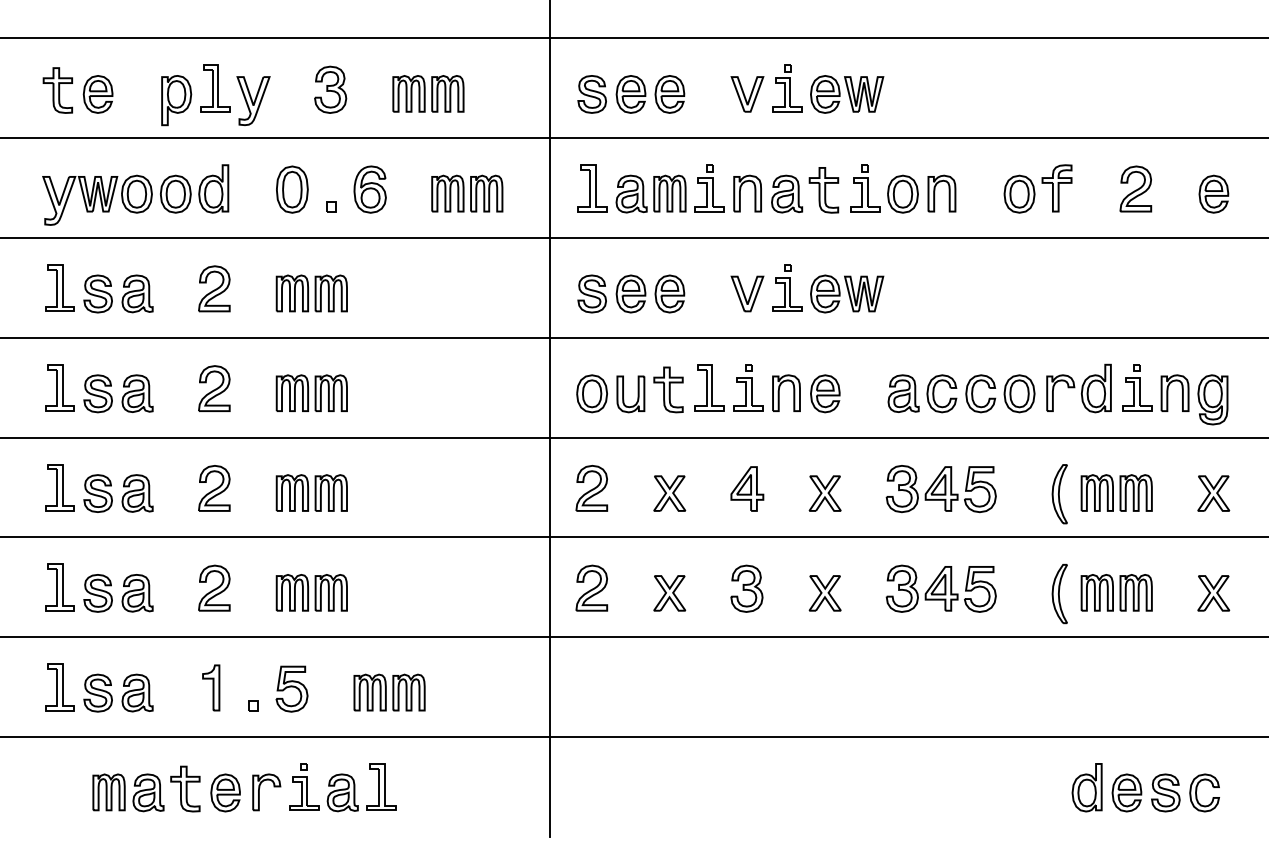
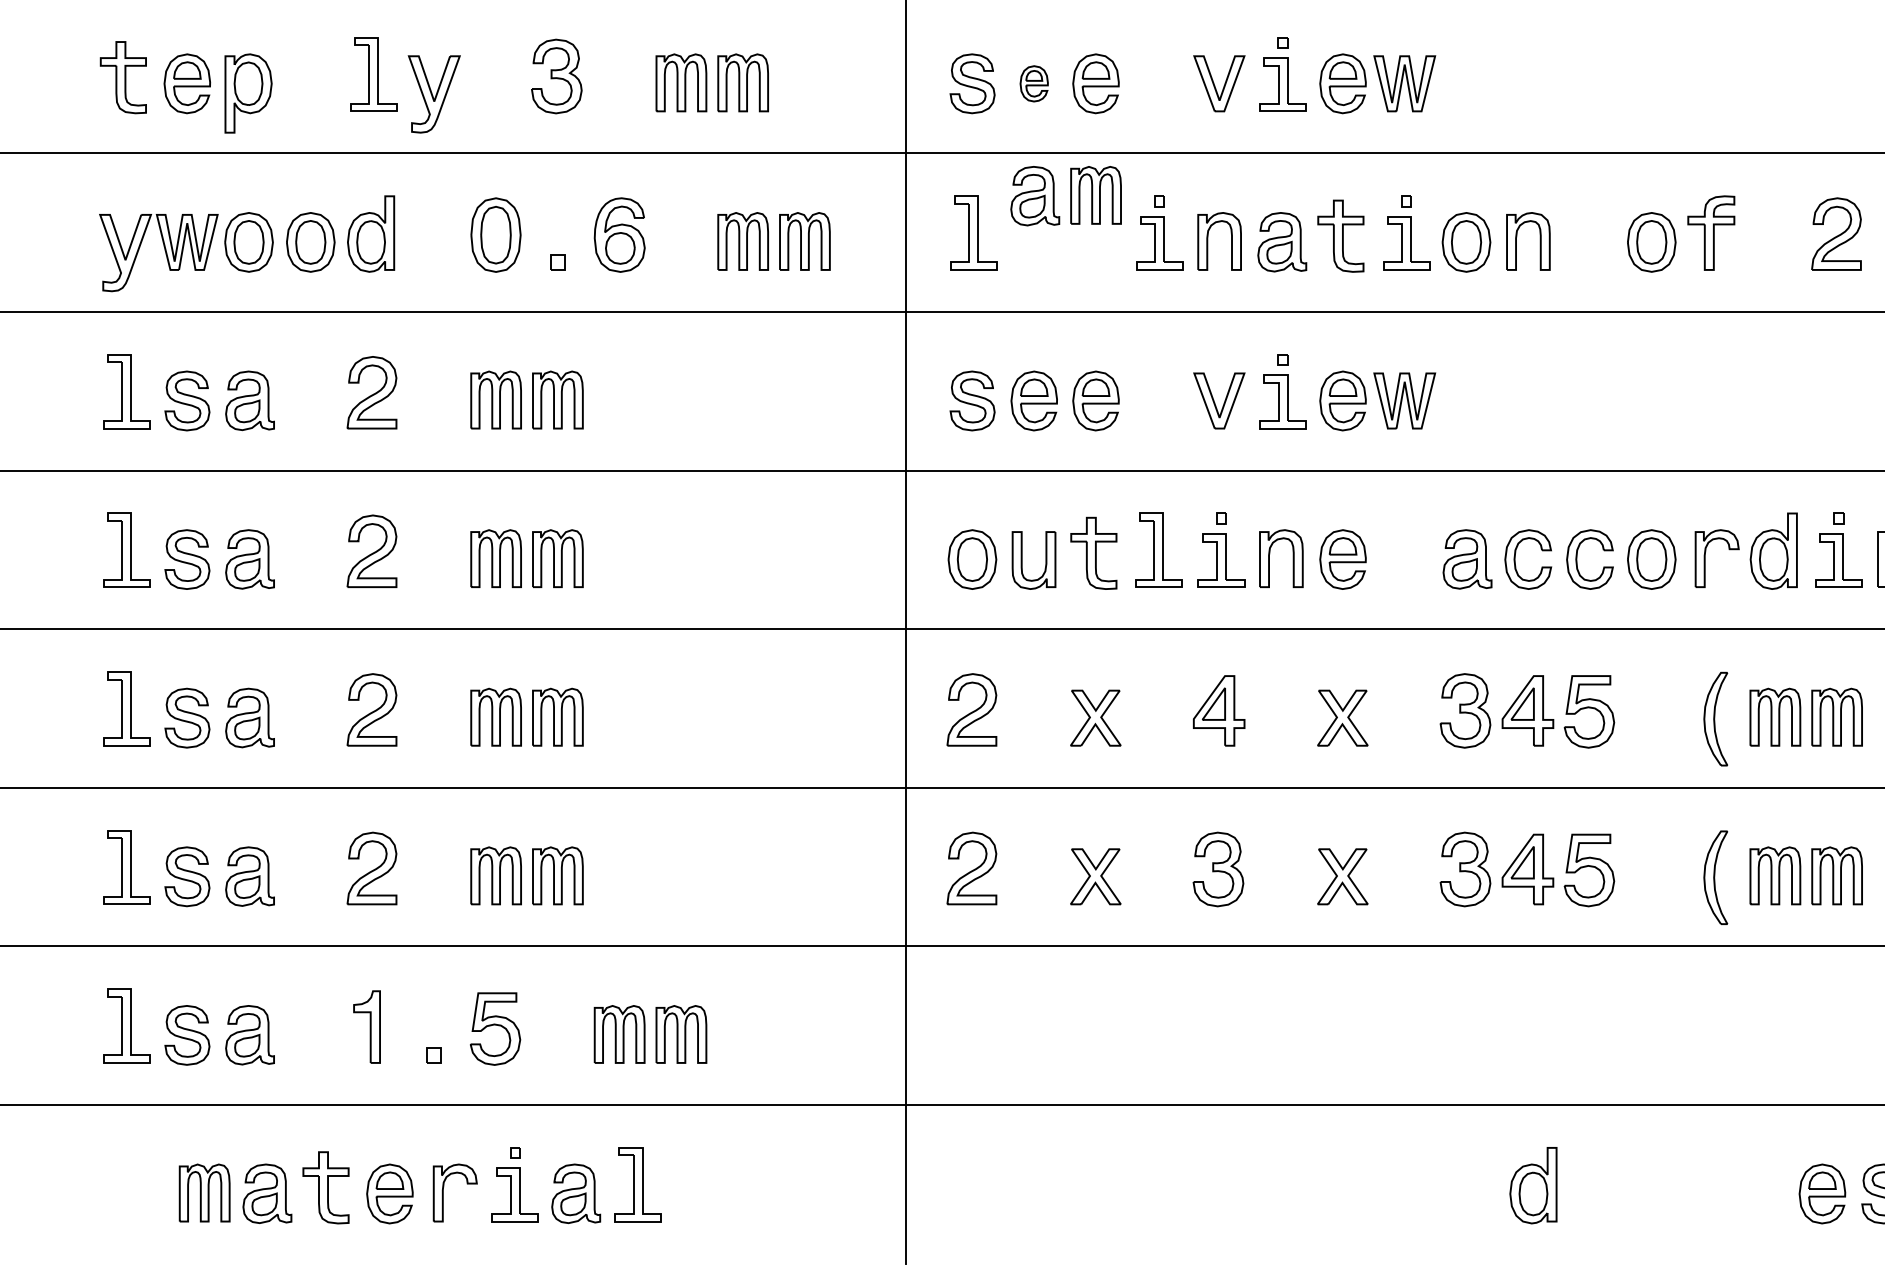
part: (630, 94) -> (1033, 83), size x0.6
part: (176, 100) -> (248, 93), moved
part: (650, 193) -> (1065, 195), moved
part: (1086, 787) -> (1532, 1185), moved

